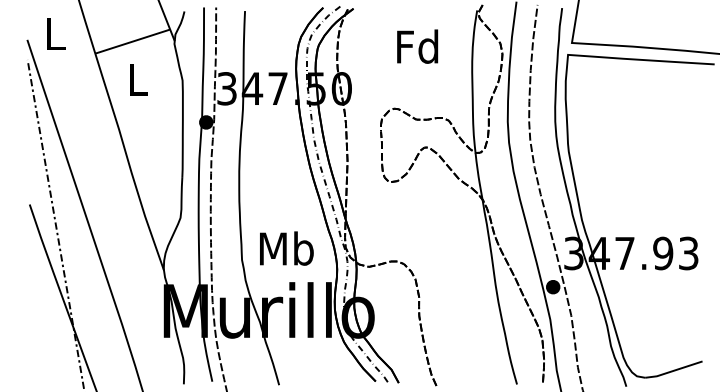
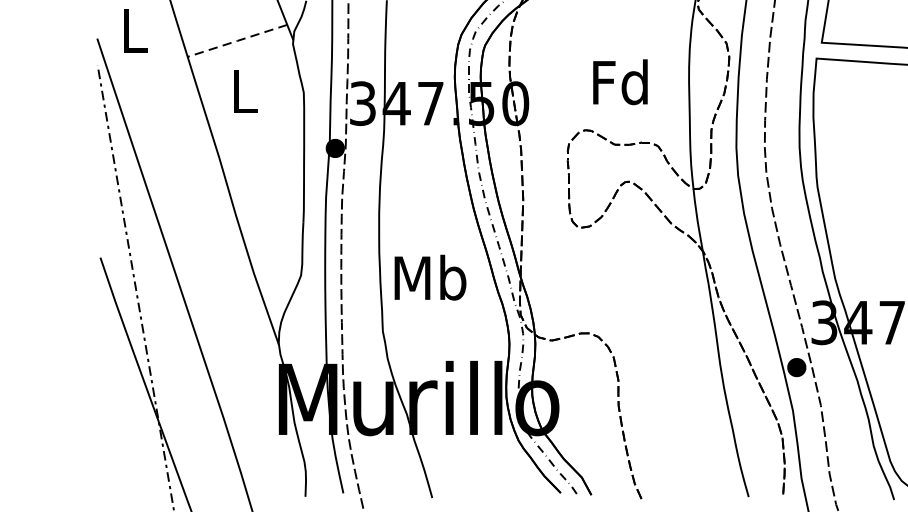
line: (132, 41) -> (237, 40), solid -> dashed
text: (417, 46) -> (620, 81), moved
text: (286, 248) -> (430, 277), moved

